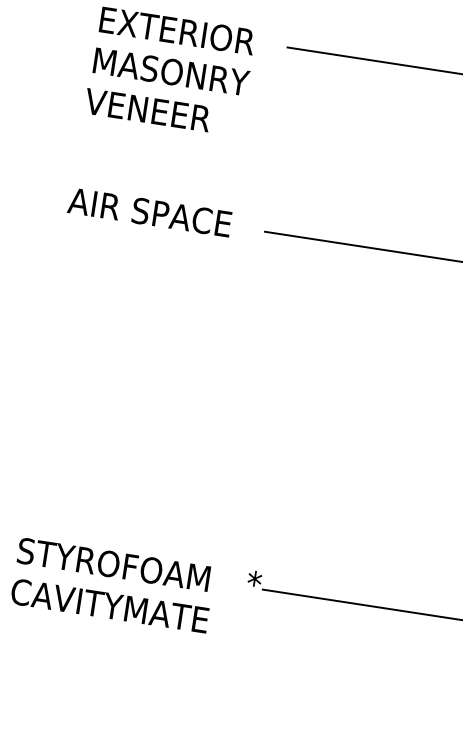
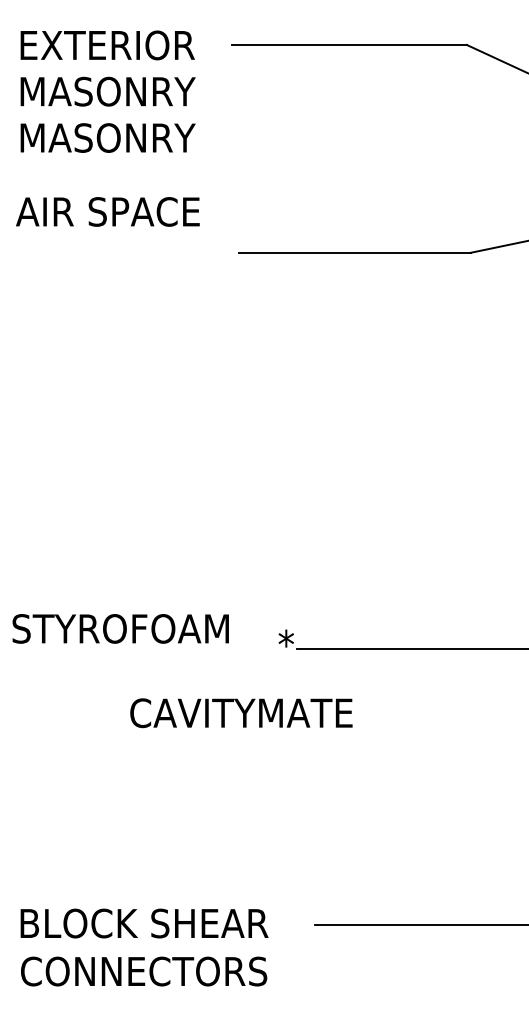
text: (163, 112) -> (106, 137), VENEER -> MASONRY
text: (149, 212) -> (107, 211), moved
text: (113, 564) -> (120, 628), moved
text: (109, 606) -> (241, 713), moved

